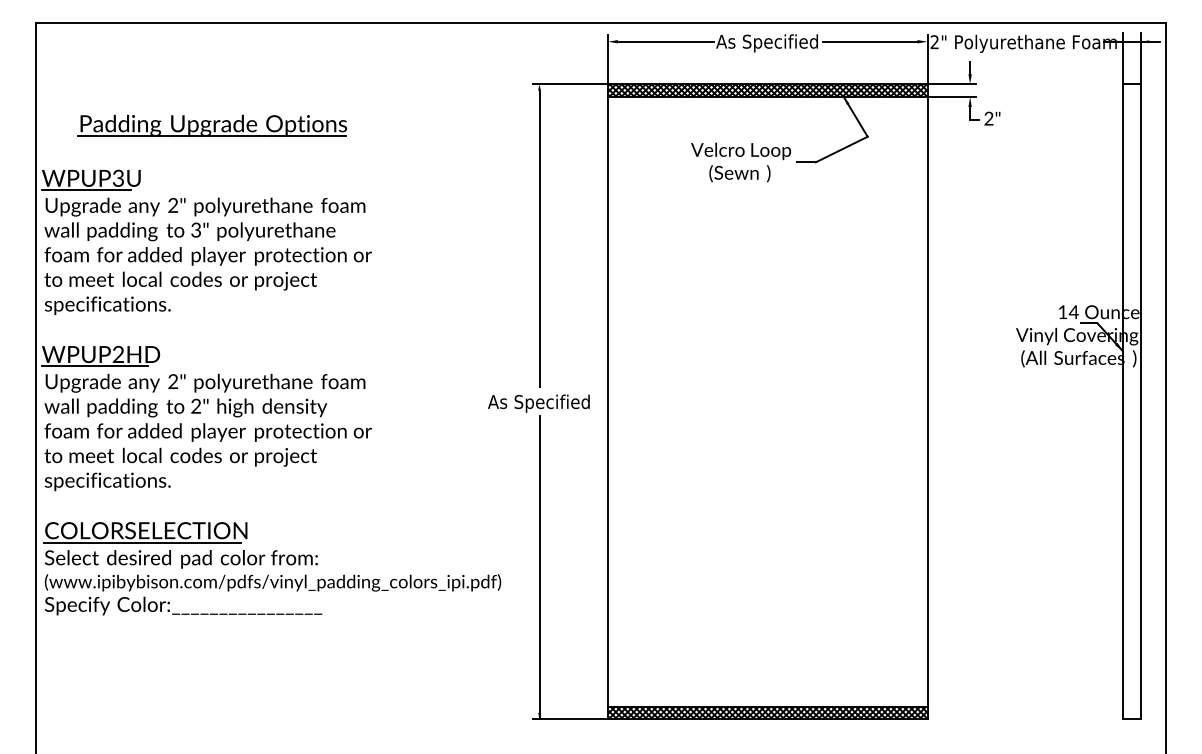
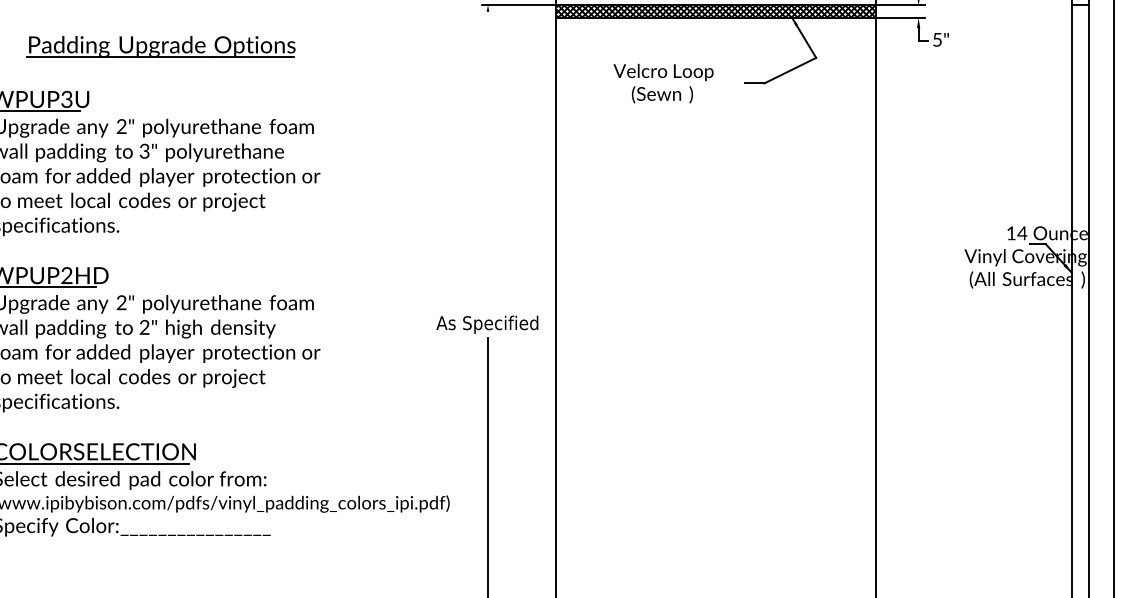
text: (988, 118) -> (937, 39), 2" -> 5"
text: (741, 162) -> (664, 83), moved
line: (539, 238) -> (488, 159), removed

